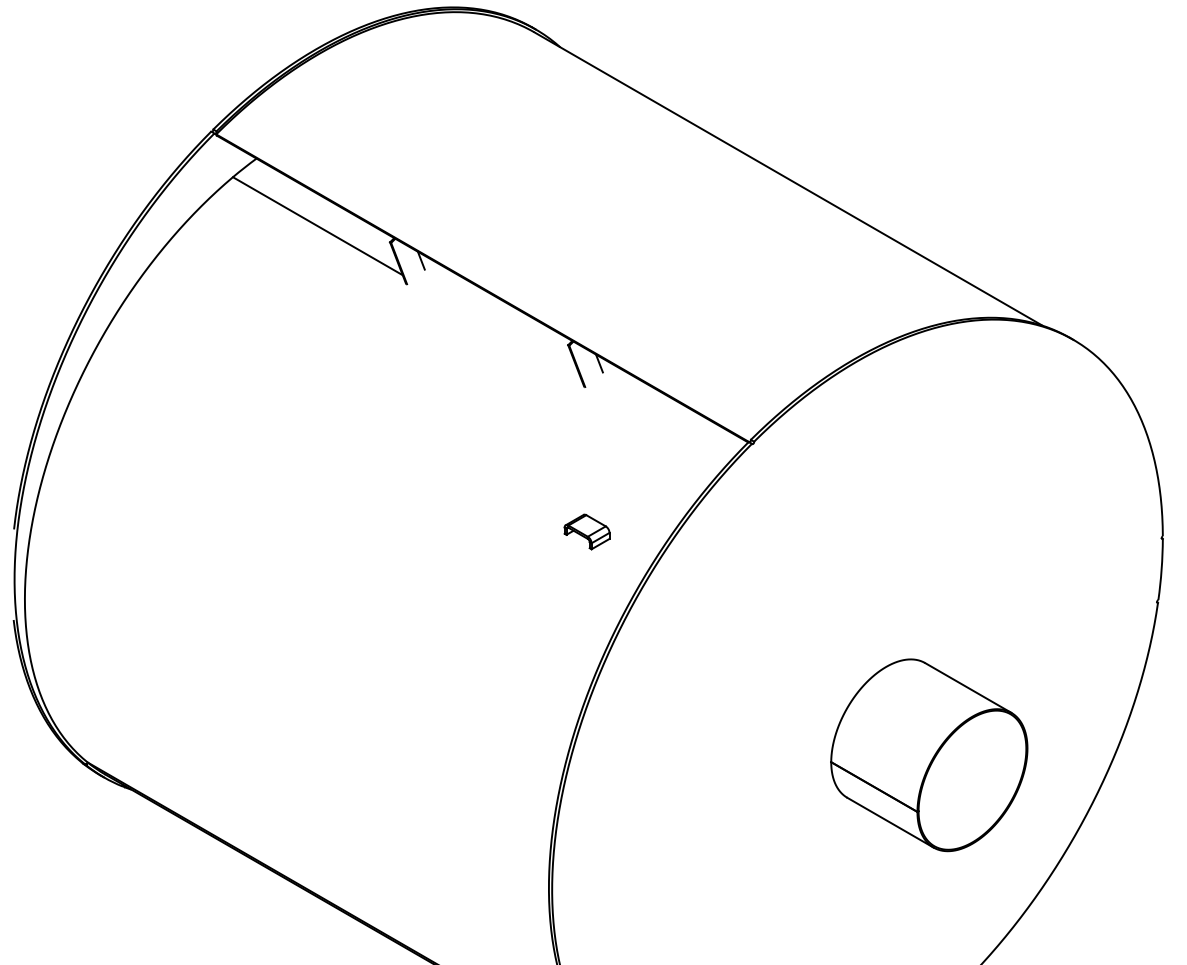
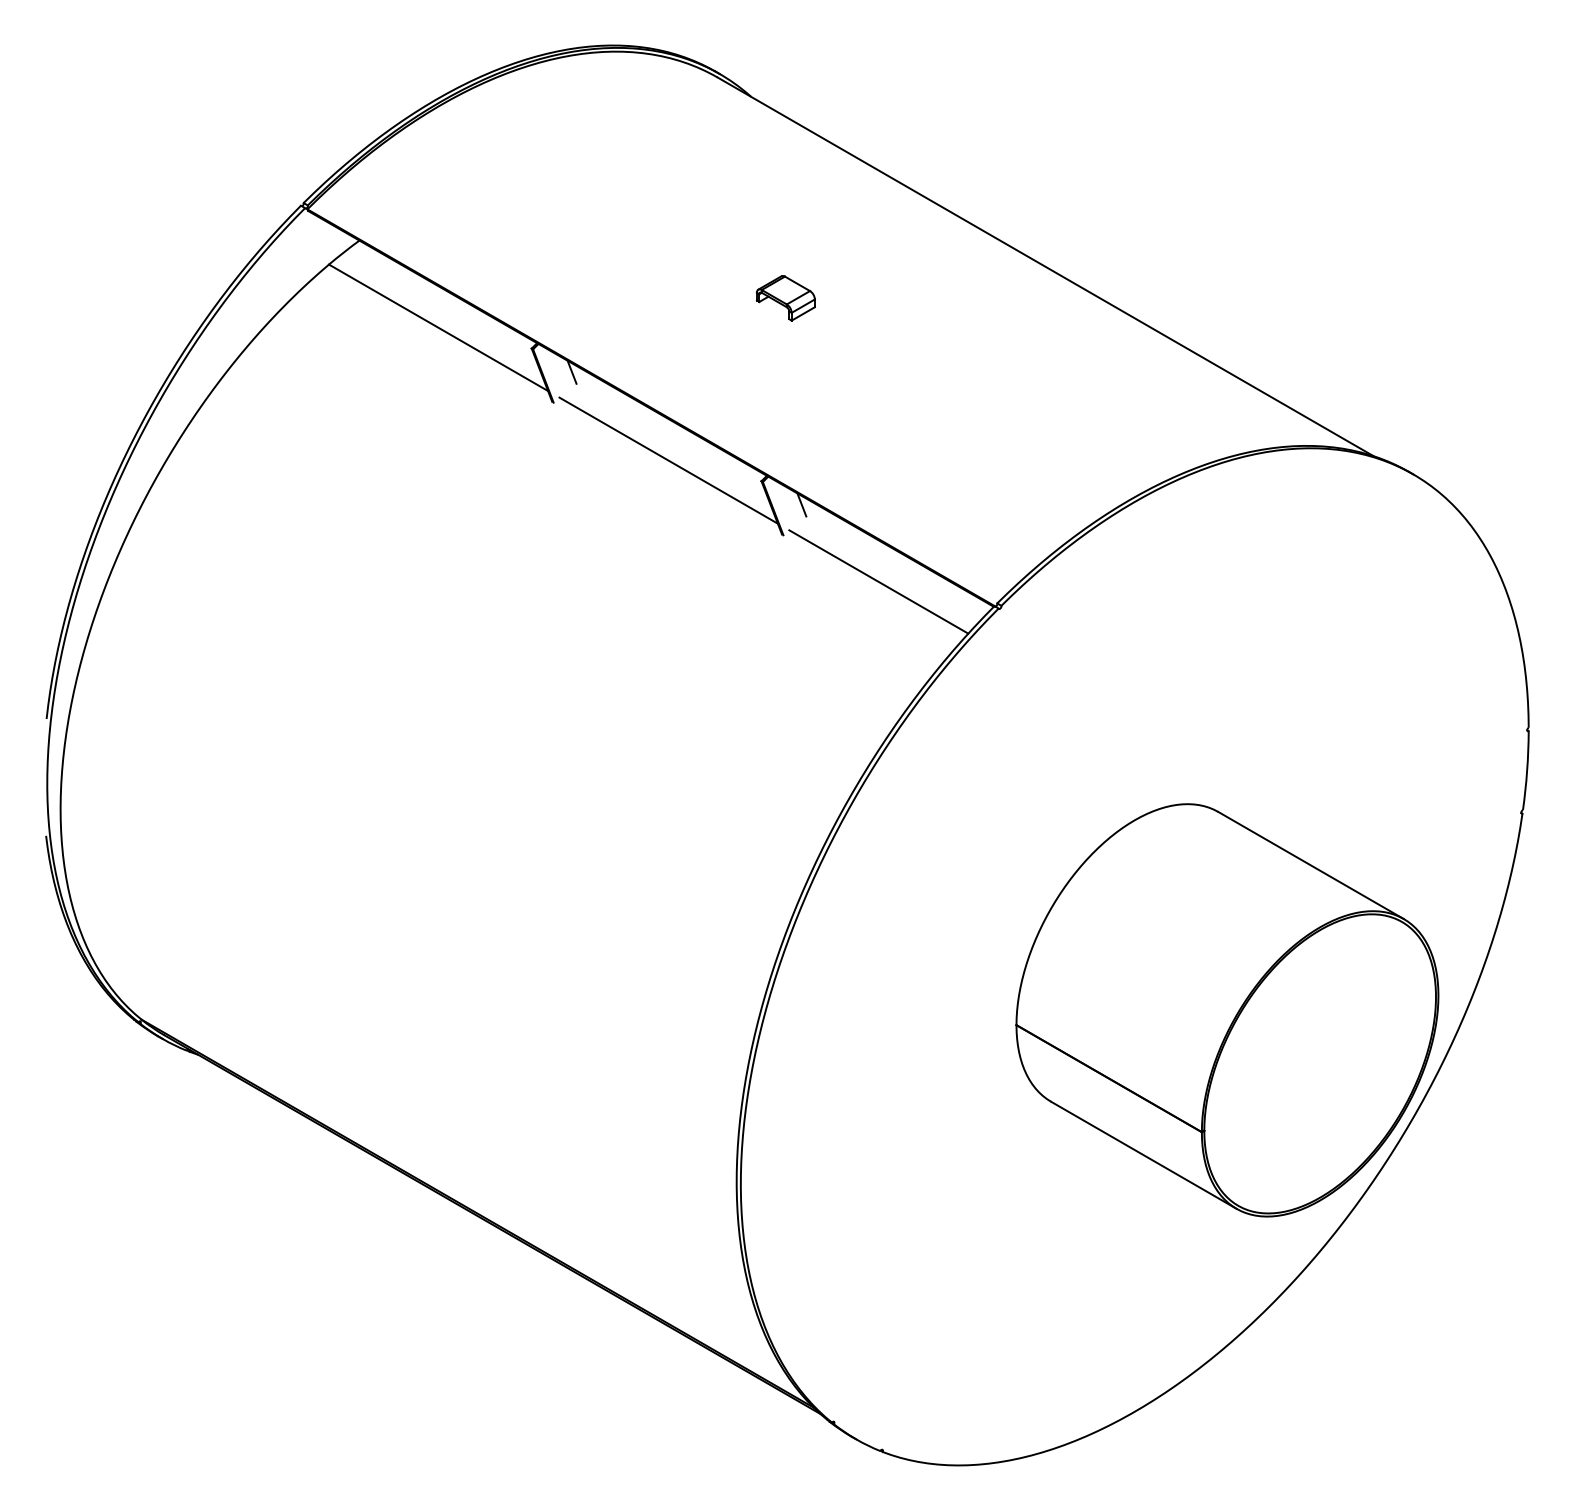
line: (496, 329) -> (668, 460), added
line: (658, 422) -> (878, 581), added
part: (586, 532) -> (785, 298), moved
part: (929, 755) -> (1227, 1010), size x1.67

